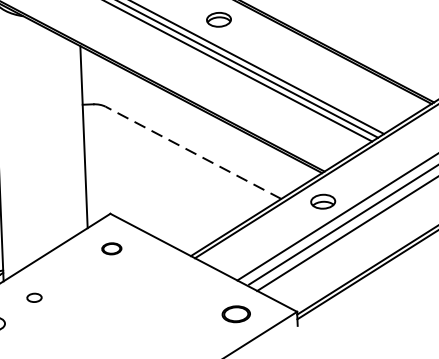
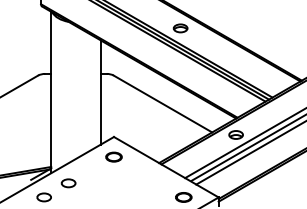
line: (192, 153) -> (162, 104), dashed -> solid
part: (110, 247) -> (113, 156), size x1.43
part: (34, 298) -> (68, 183), size x1.67

